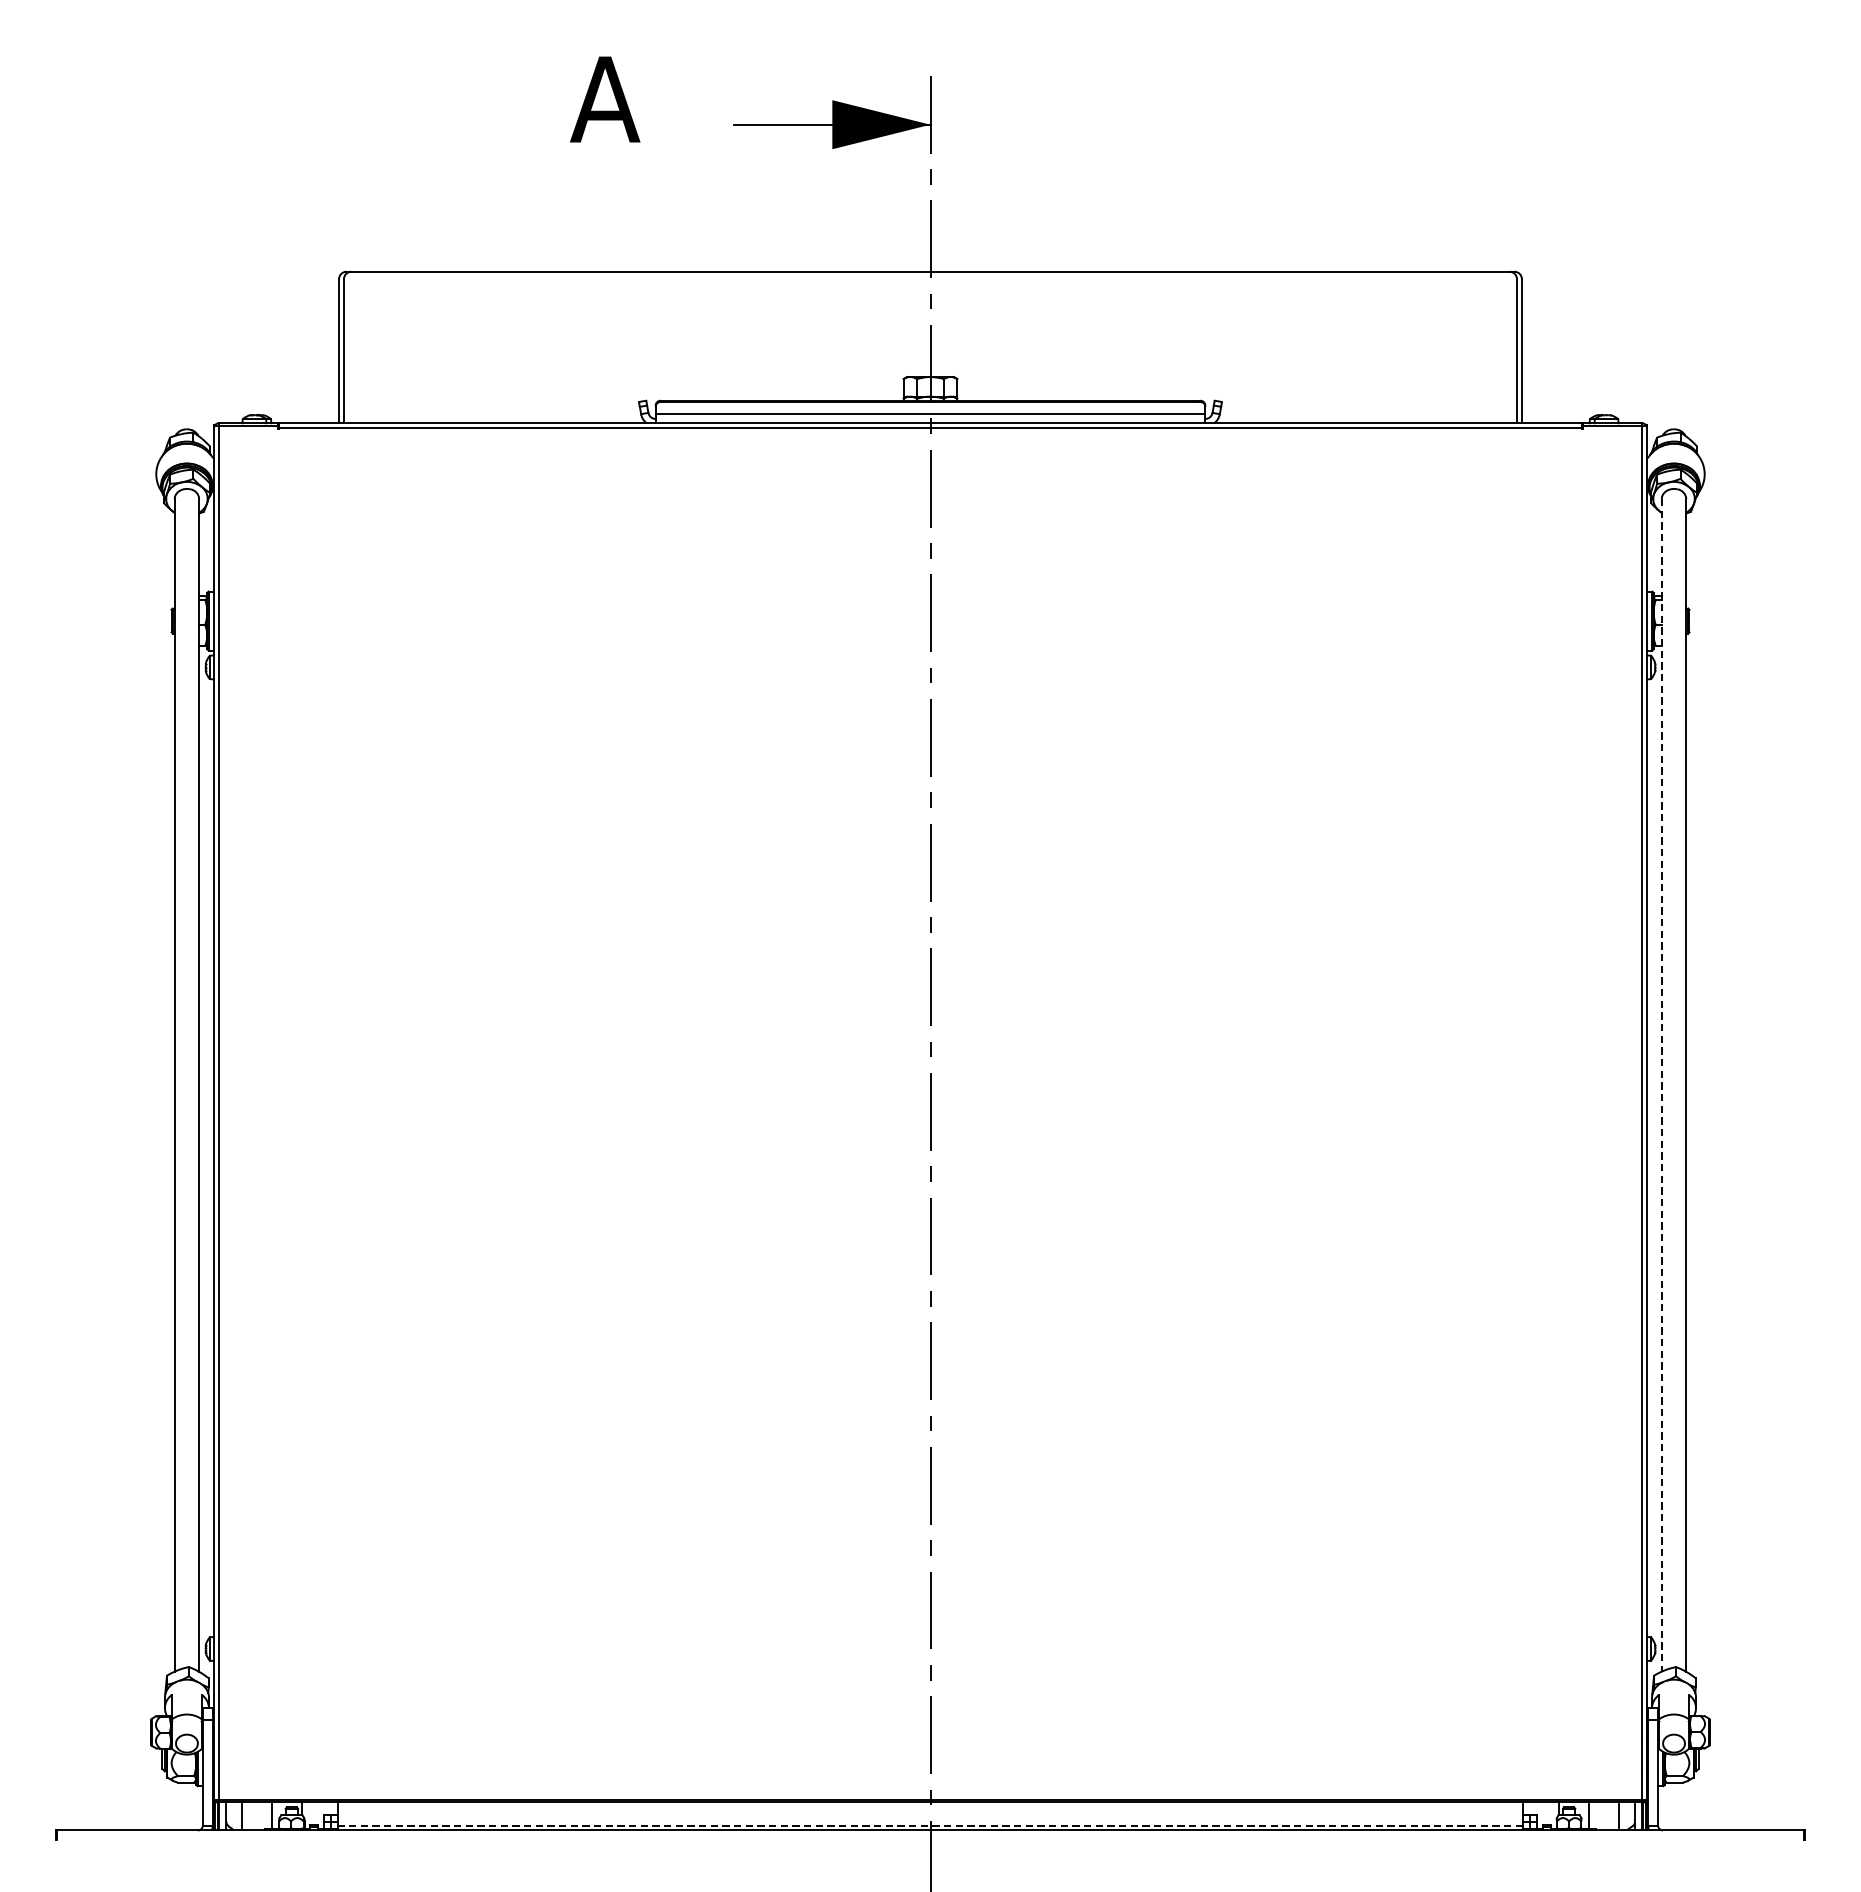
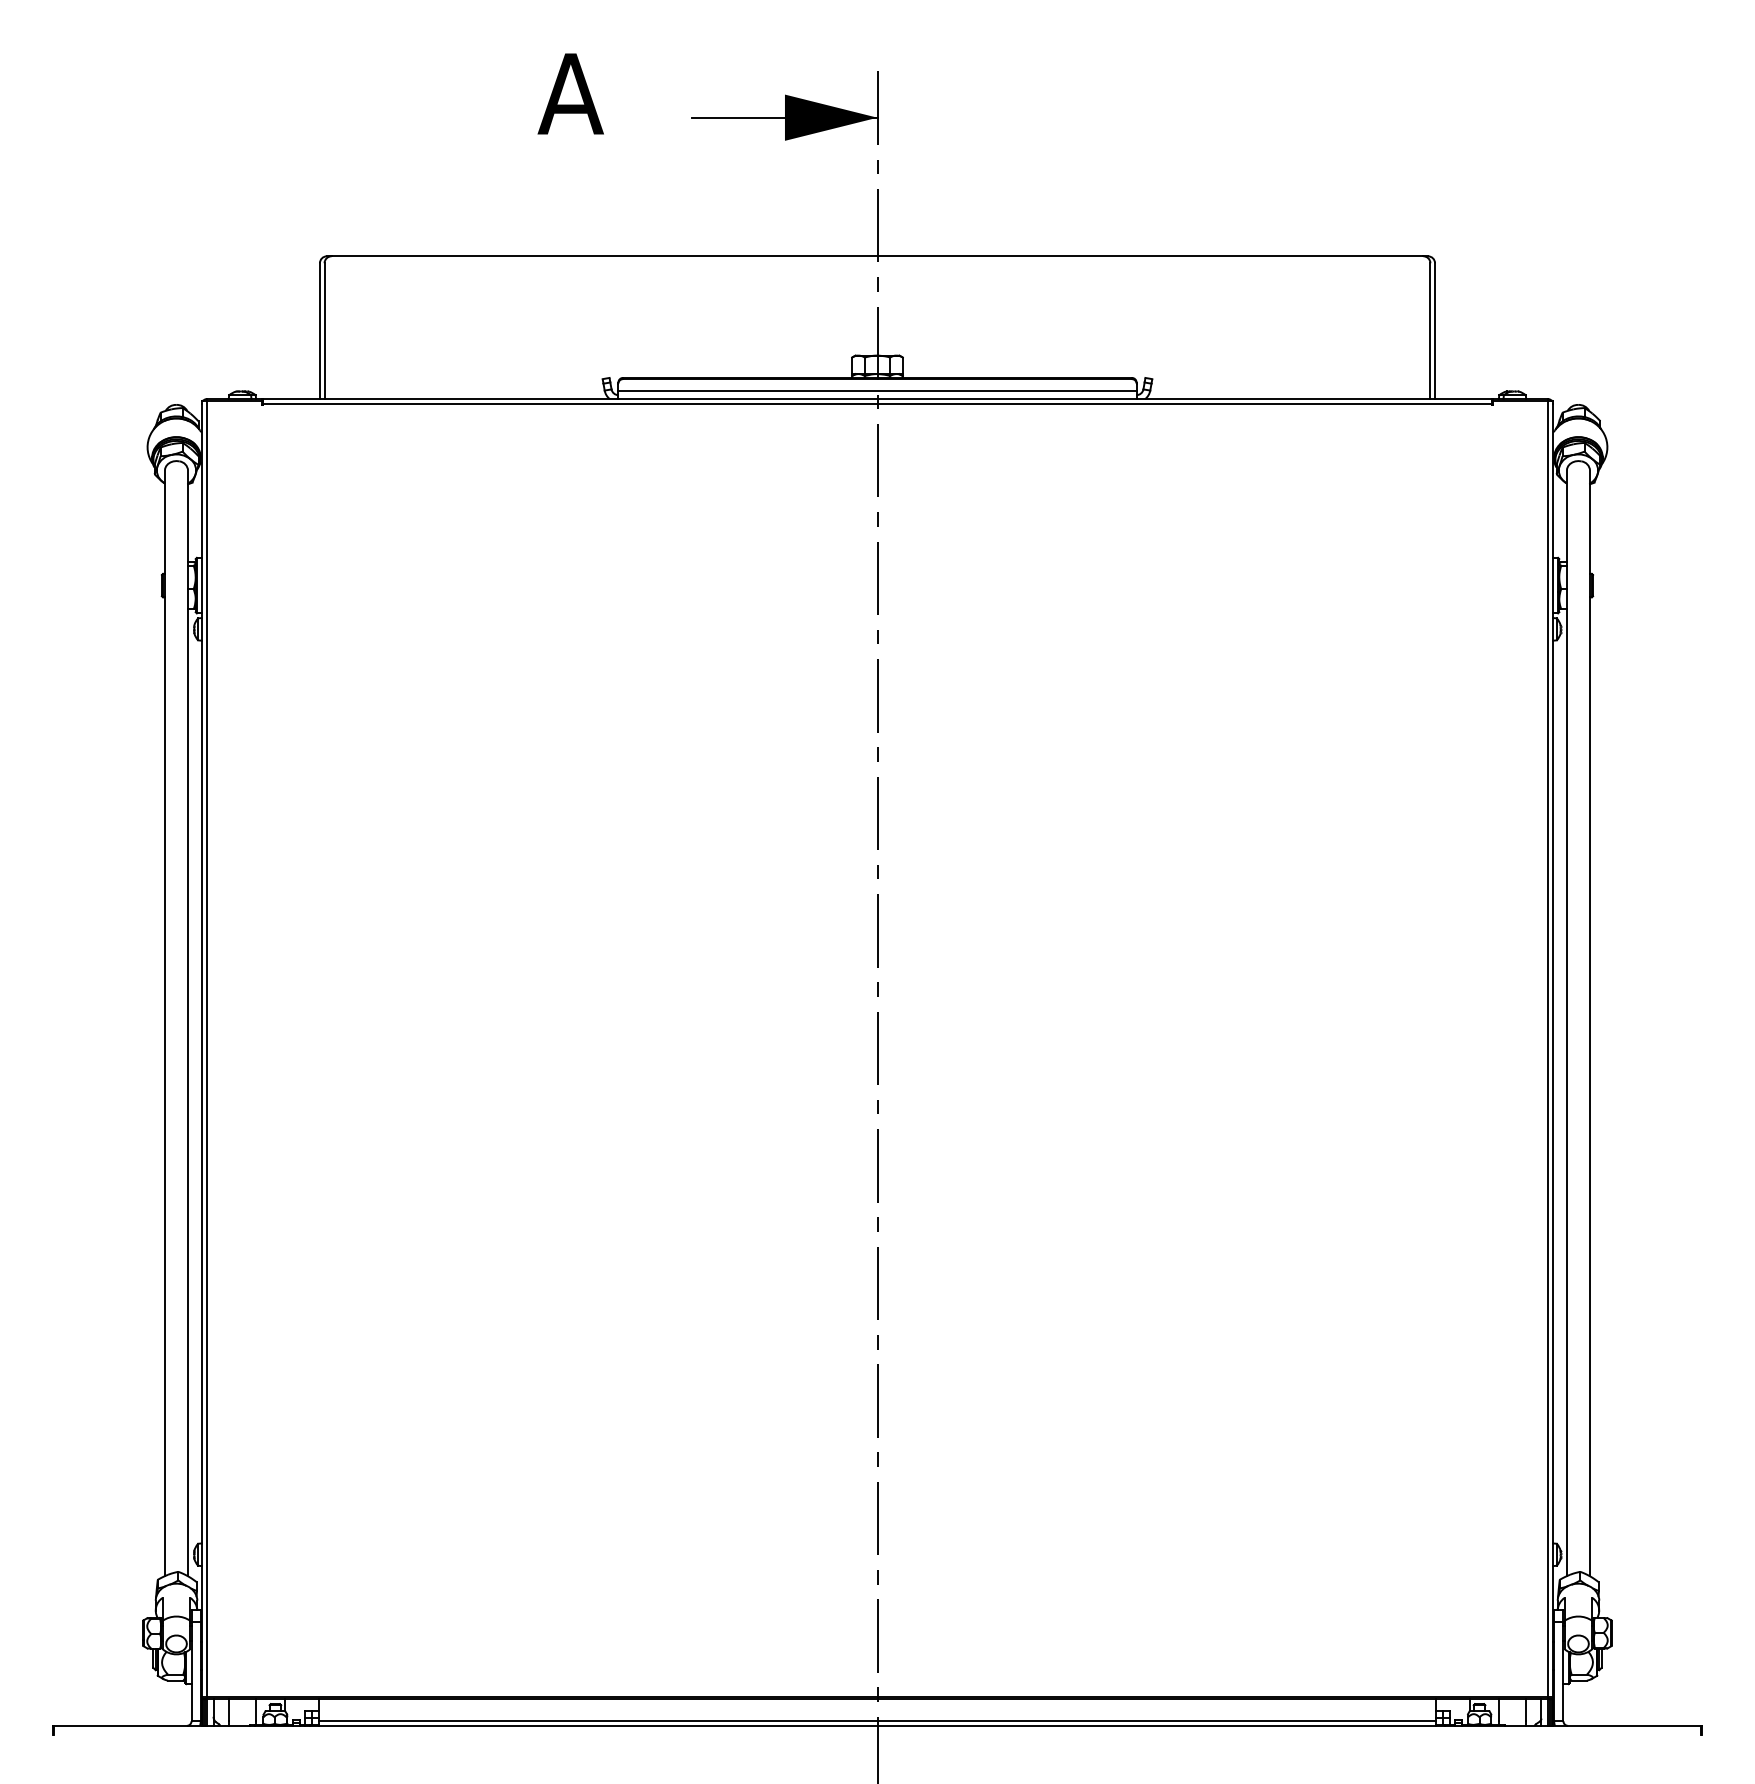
line: (1661, 1085) -> (1566, 1023), dashed -> solid
line: (930, 1825) -> (877, 1721), dashed -> solid

